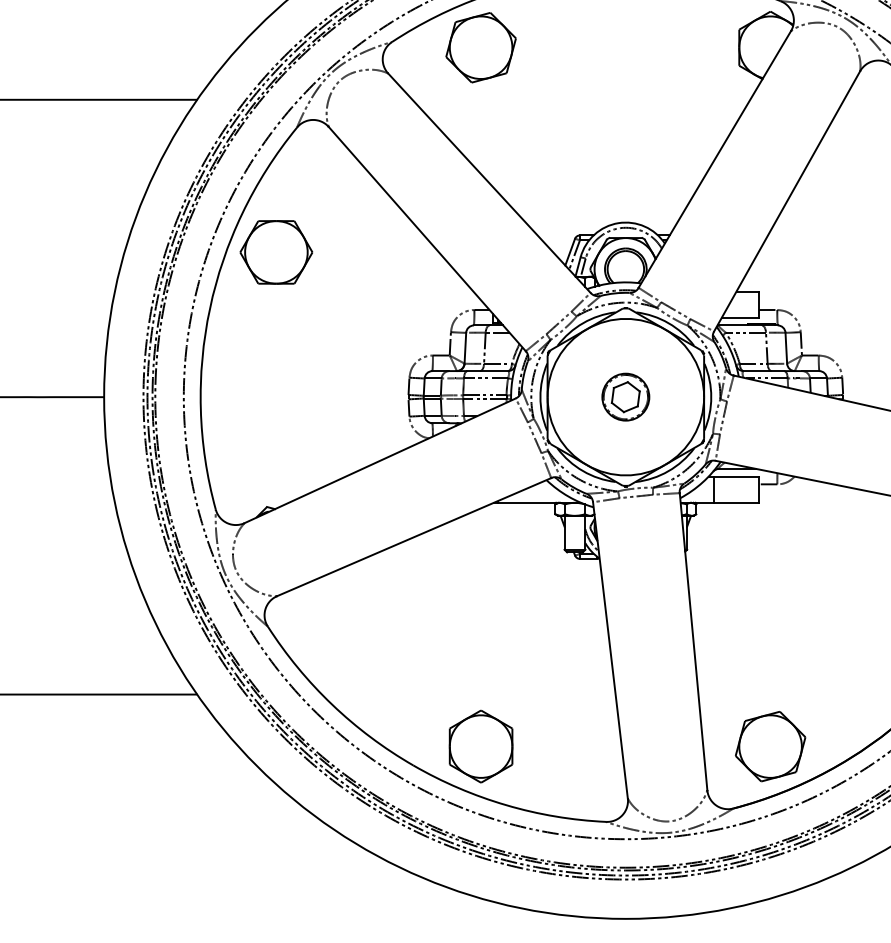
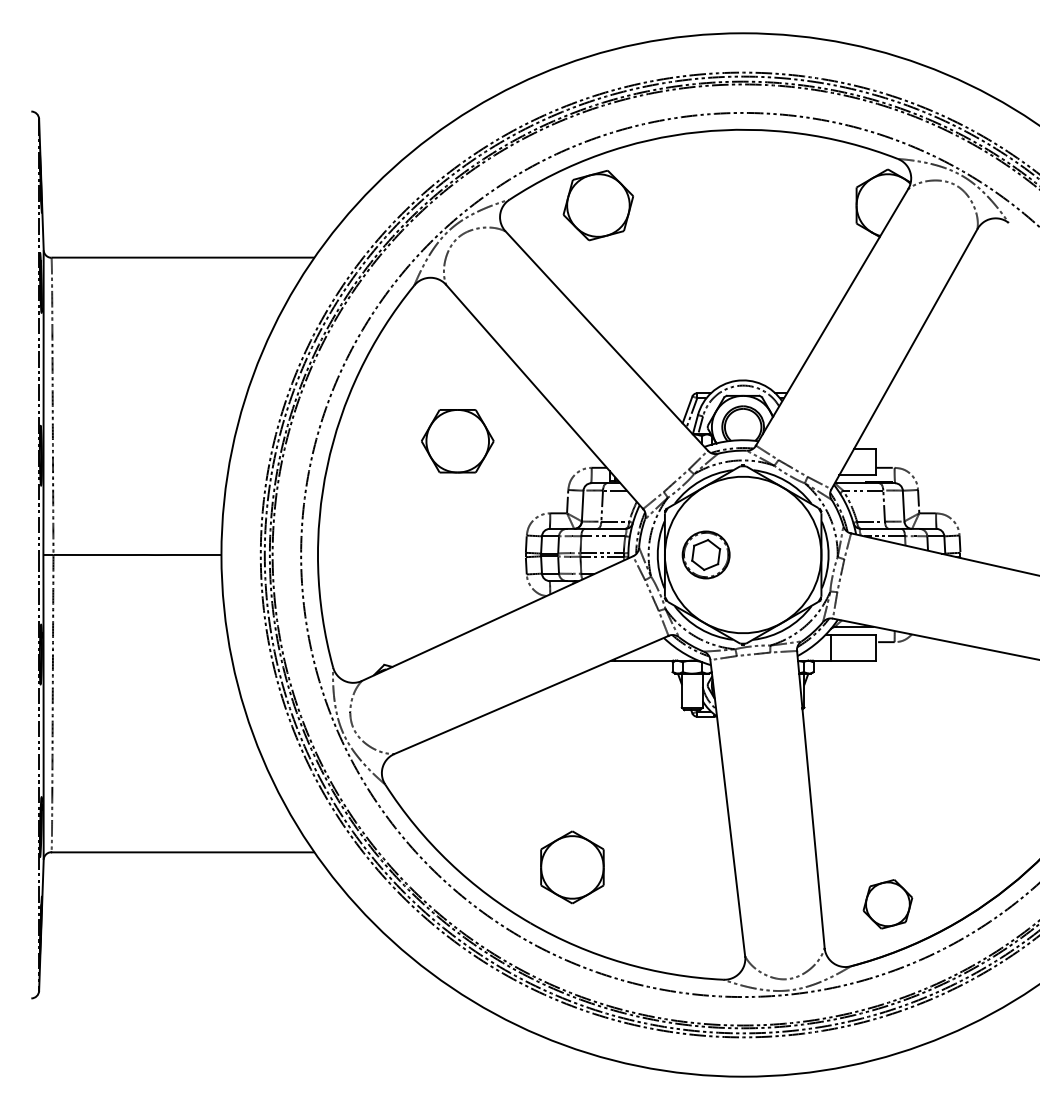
part: (276, 252) -> (457, 441), moved
part: (625, 396) -> (705, 554), moved
part: (770, 745) -> (887, 903), size x0.7
part: (481, 746) -> (572, 867), moved

